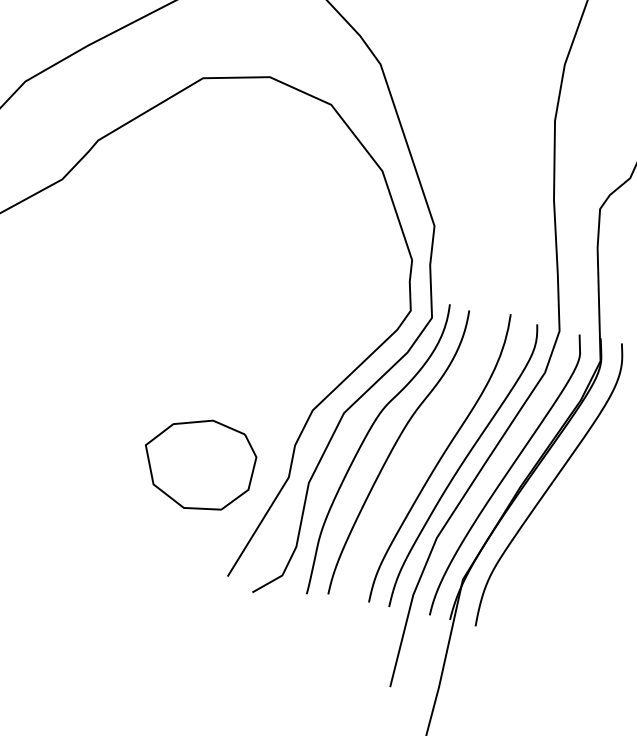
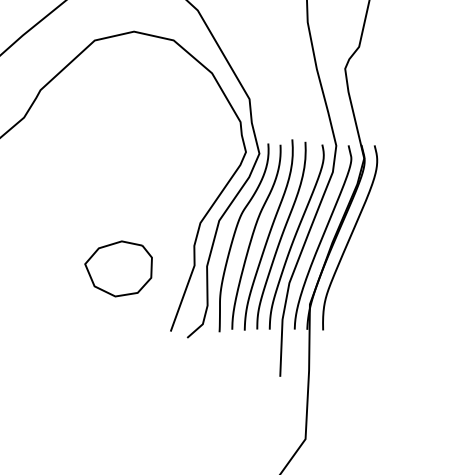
curve: (419, 452) -> (268, 234), added
part: (198, 463) -> (118, 268), moved

